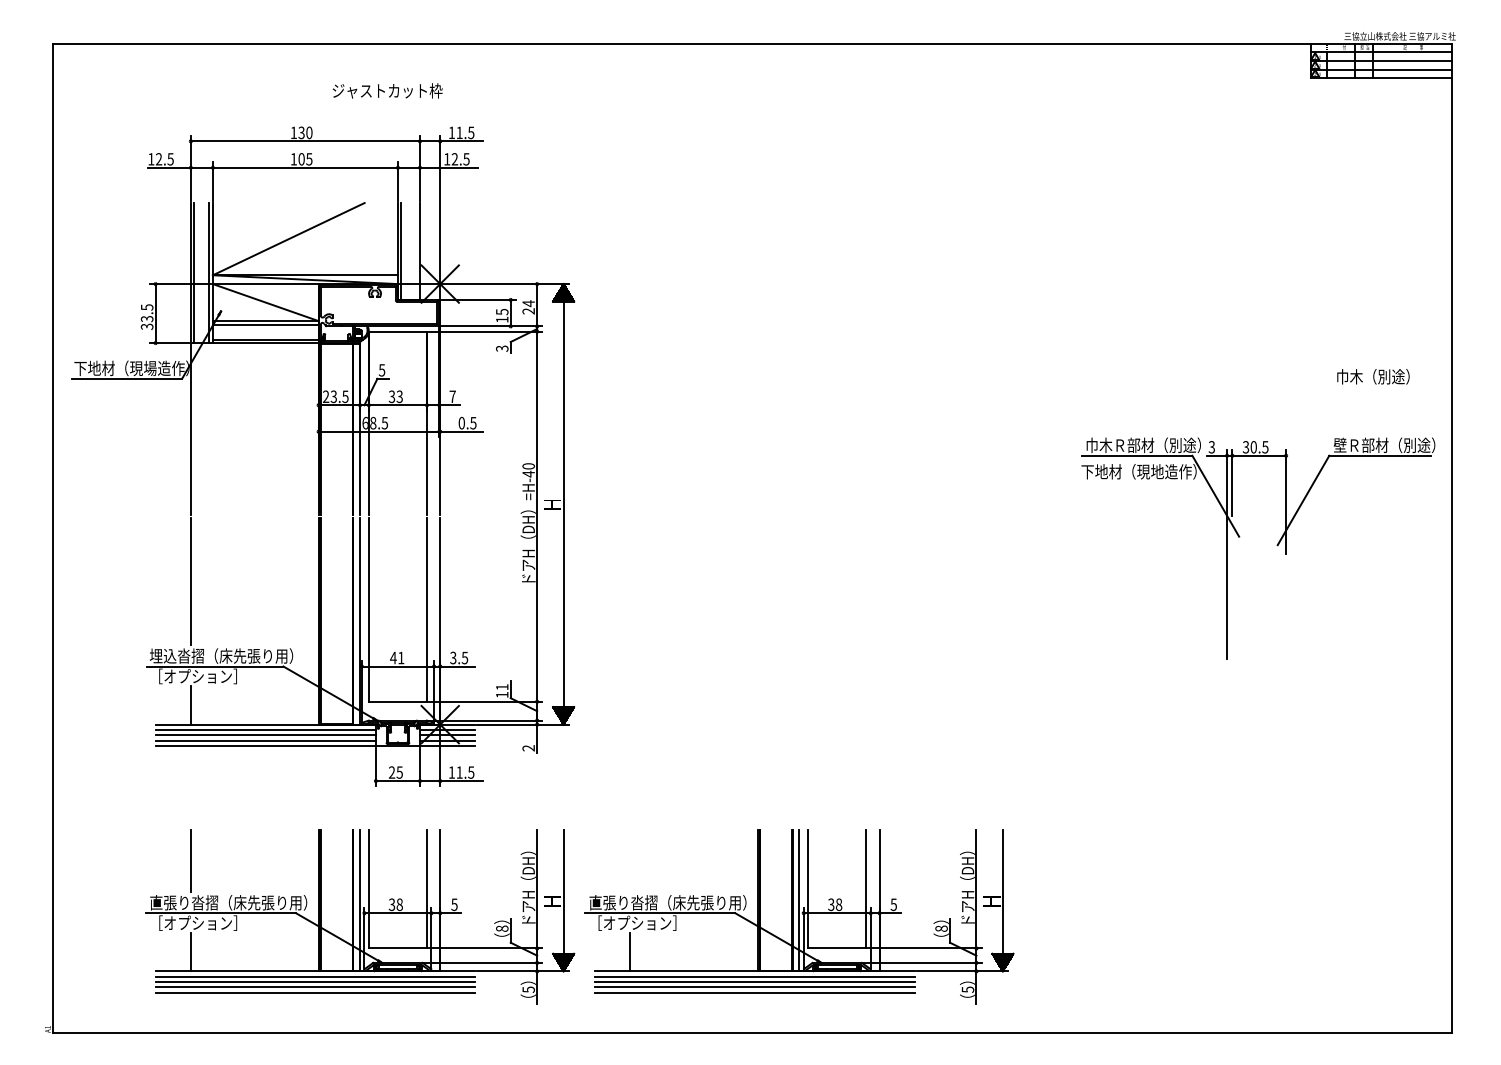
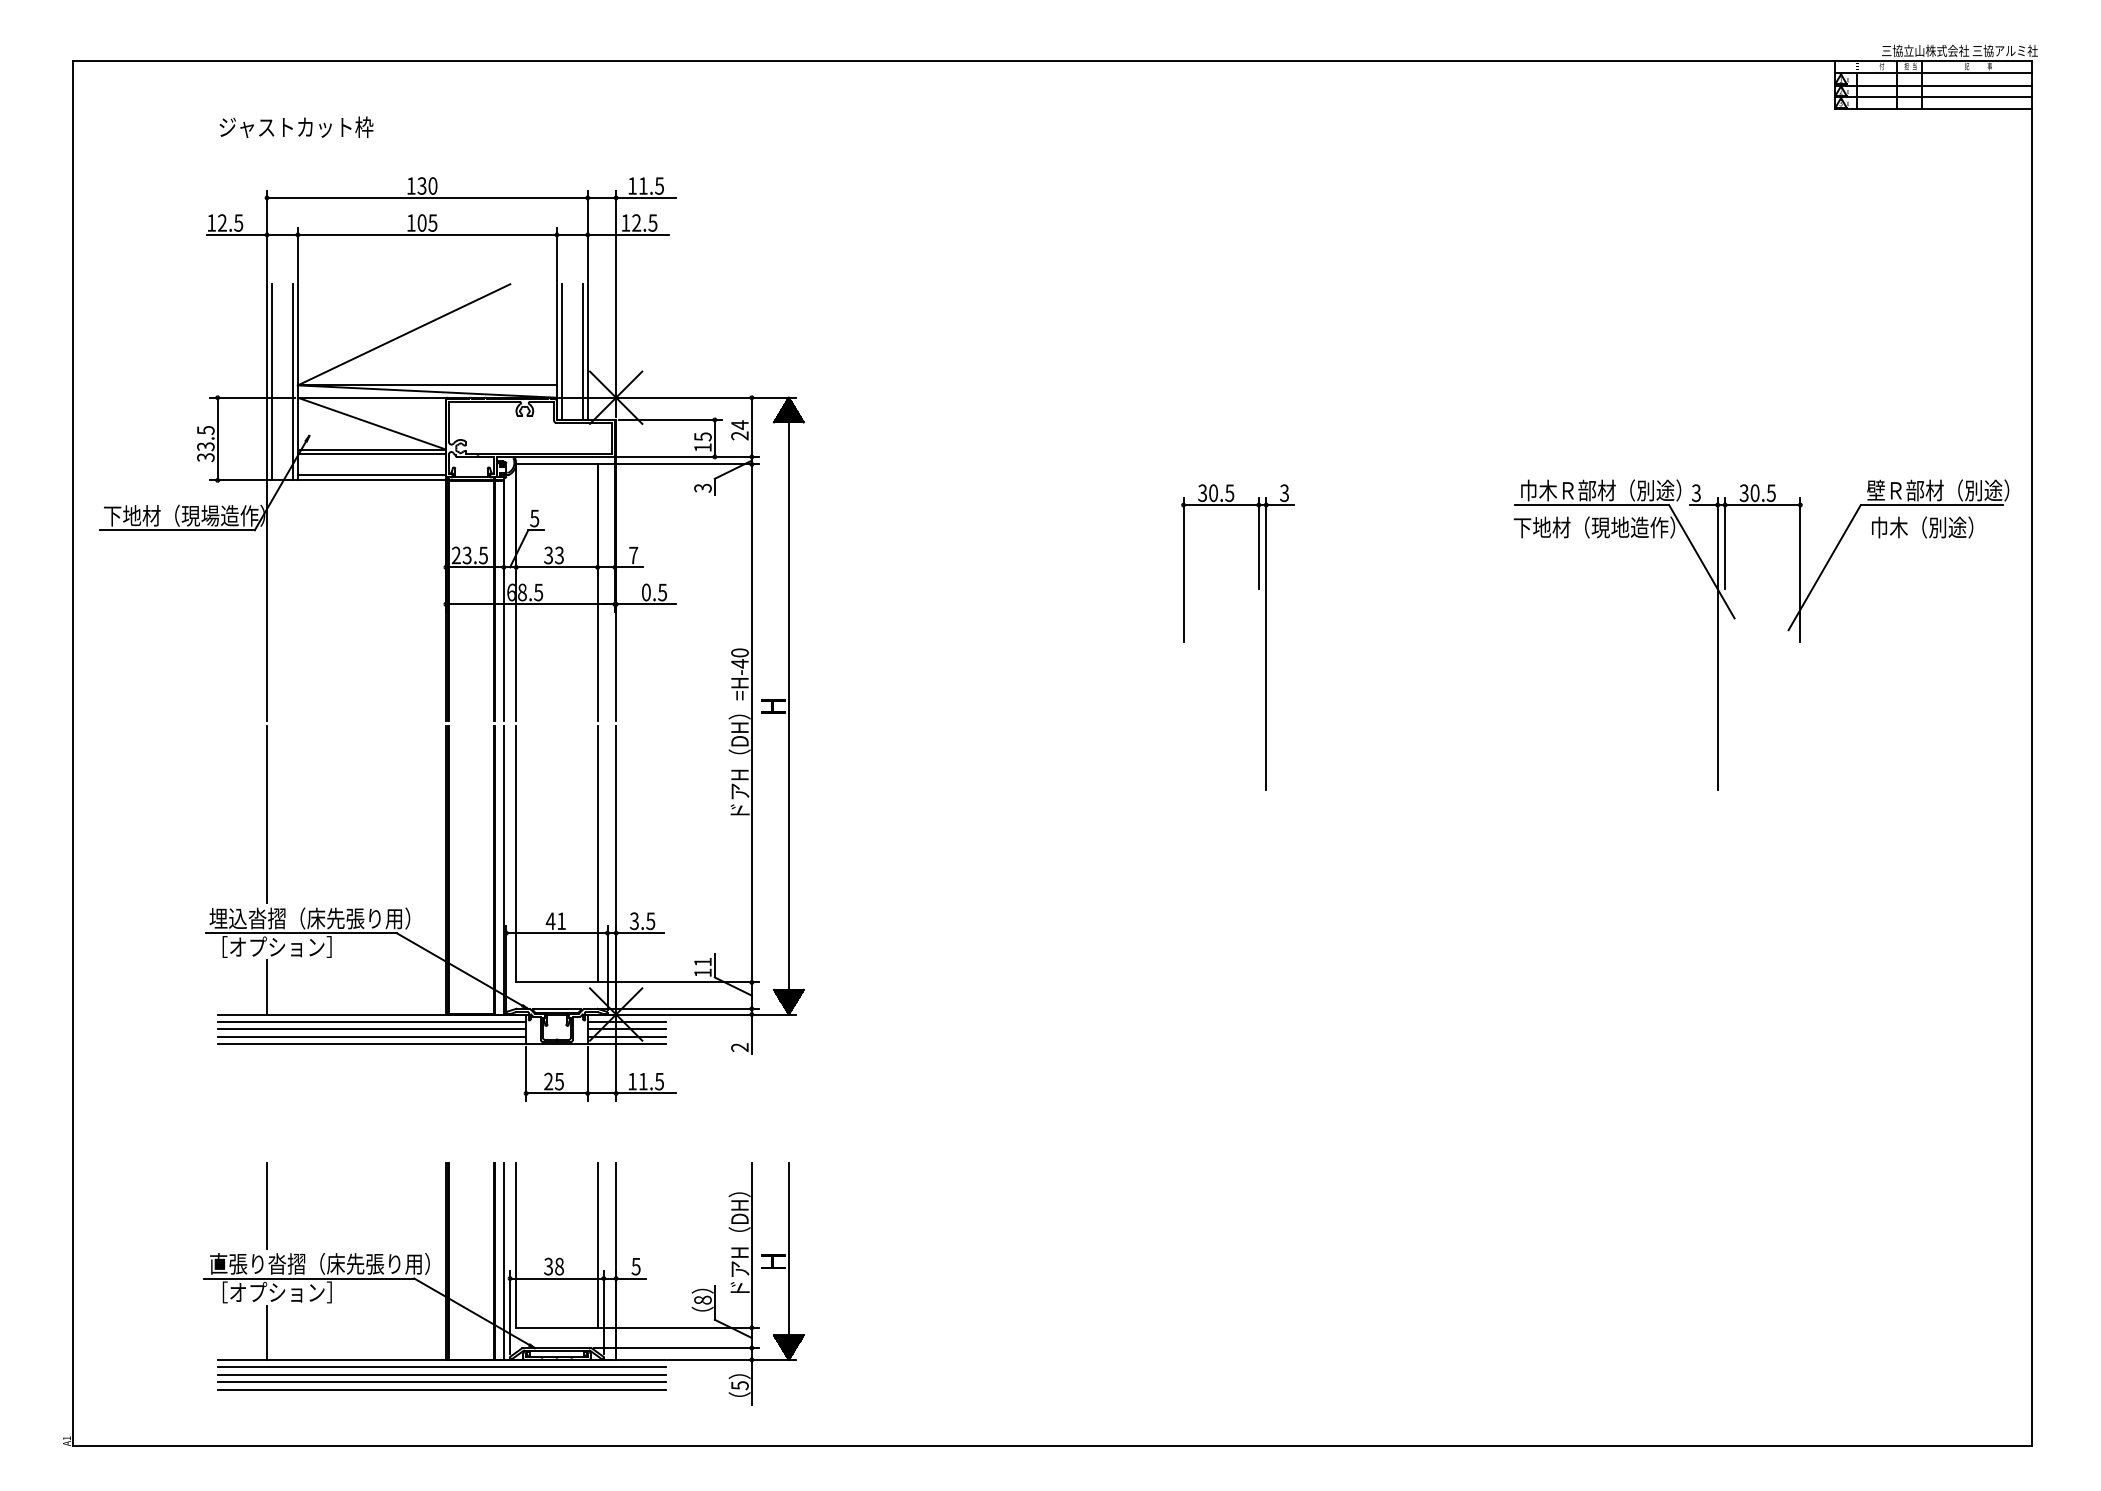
text: (387, 91) -> (296, 127), moved
line: (416, 251) -> (582, 351), added
part: (904, 455) -> (1265, 637), added
part: (1276, 545) -> (1787, 630), moved
part: (799, 916) -> (1118, 1283), removed

